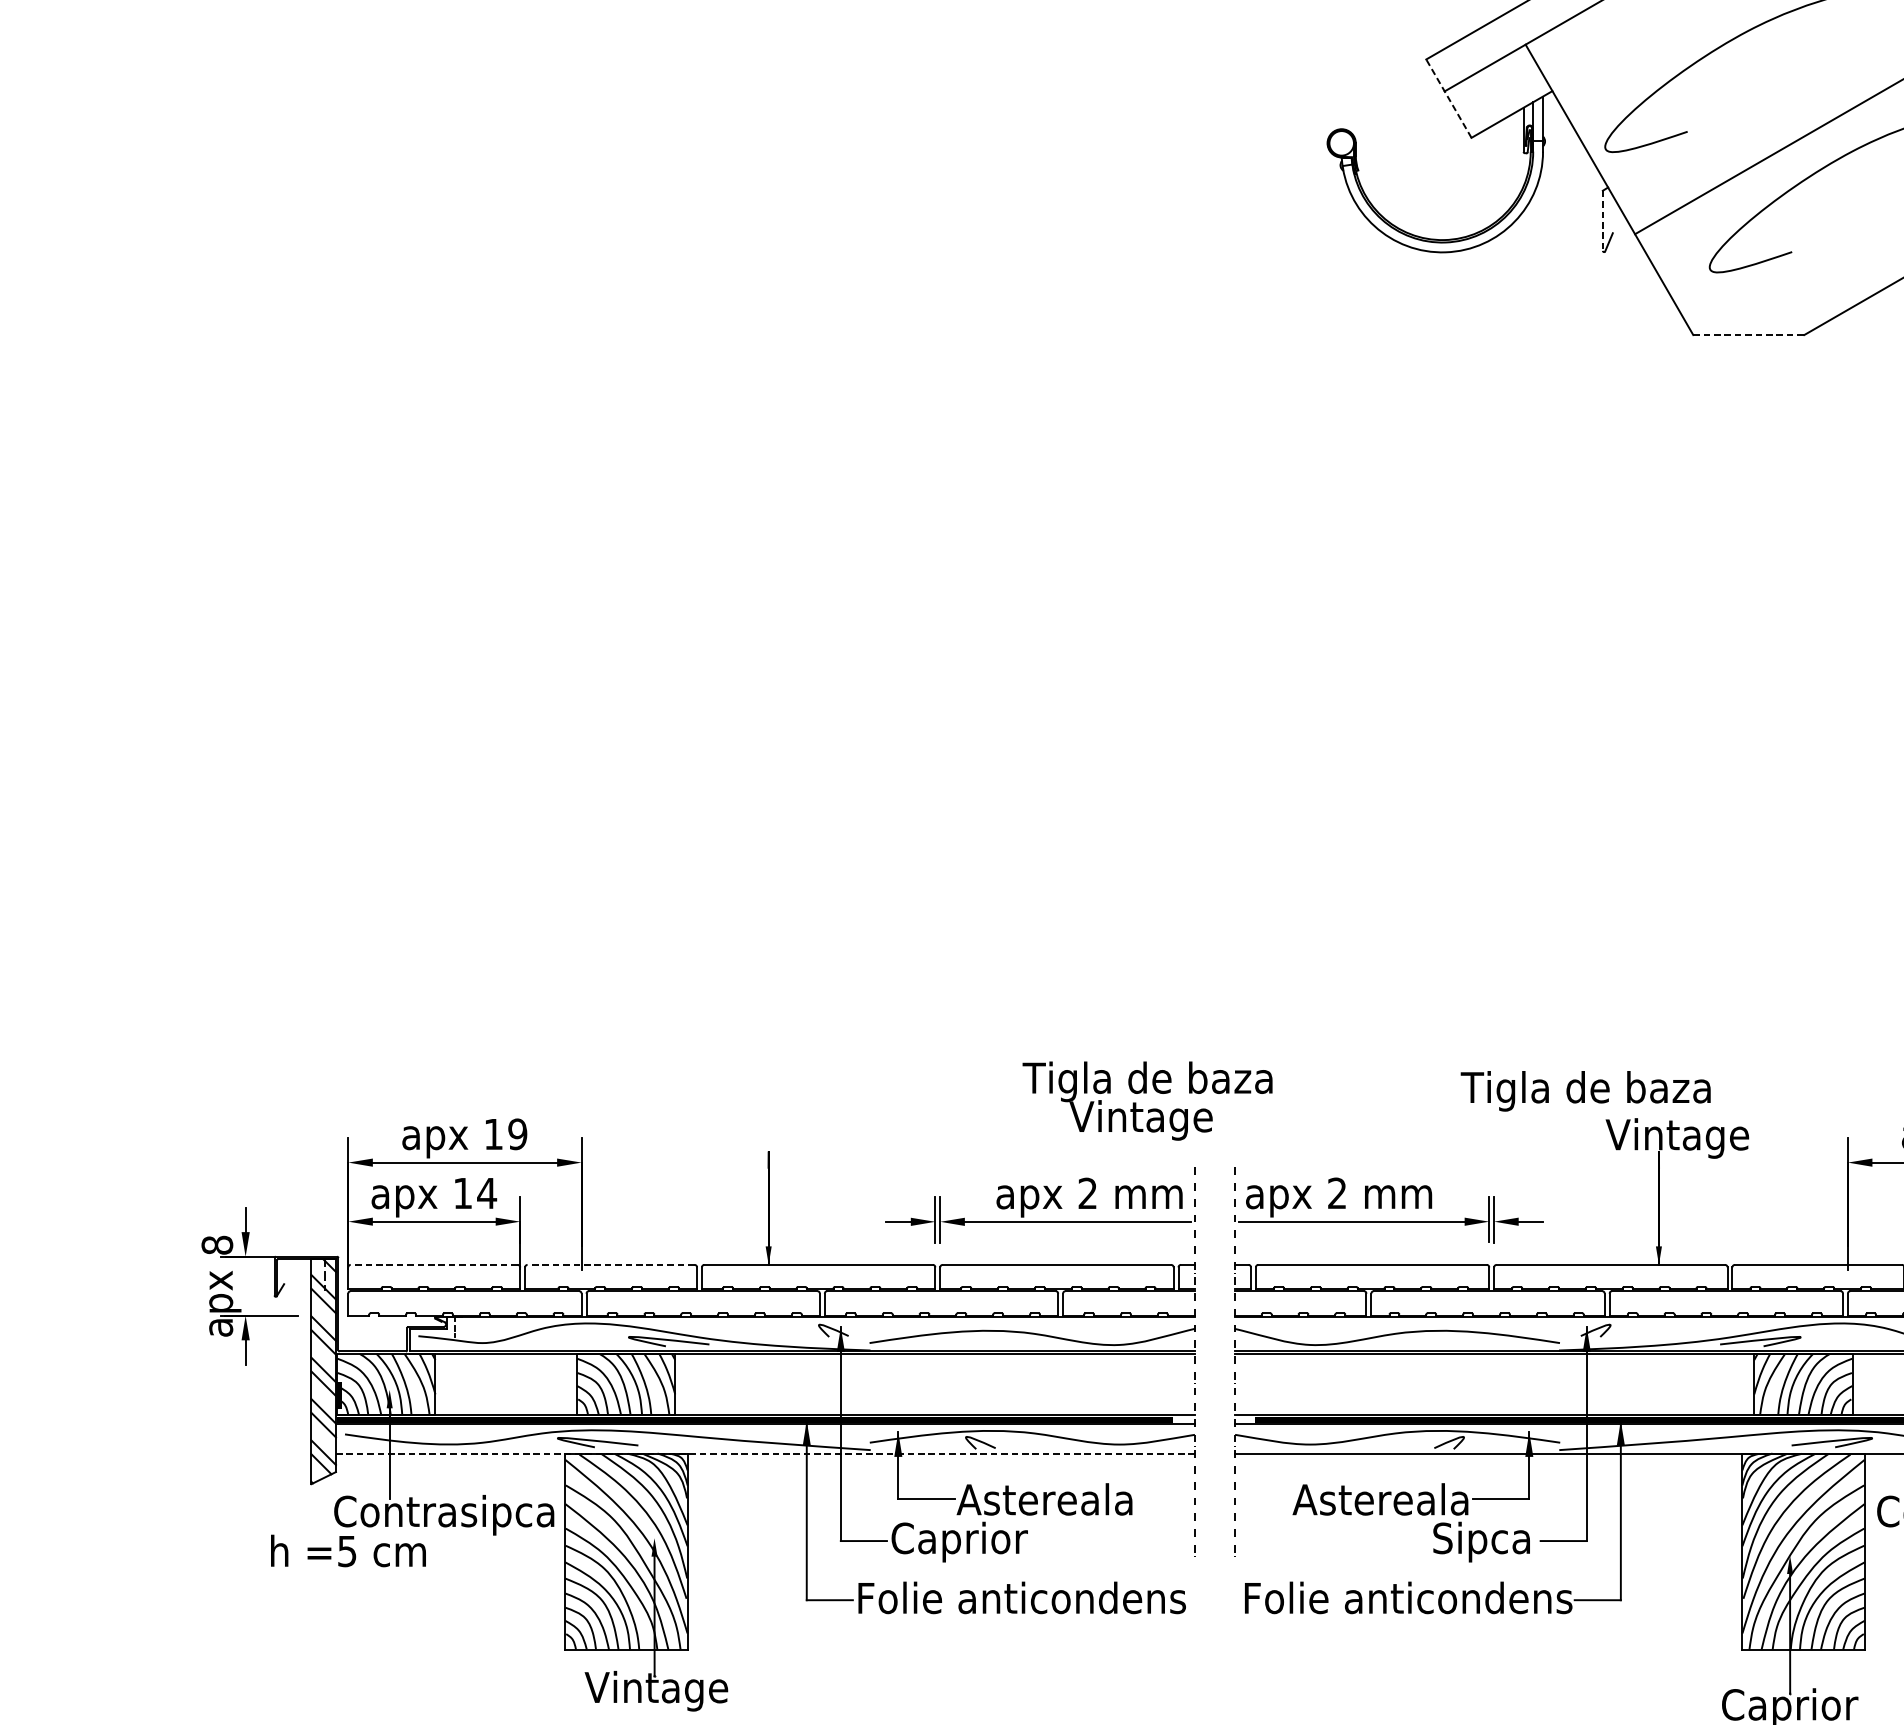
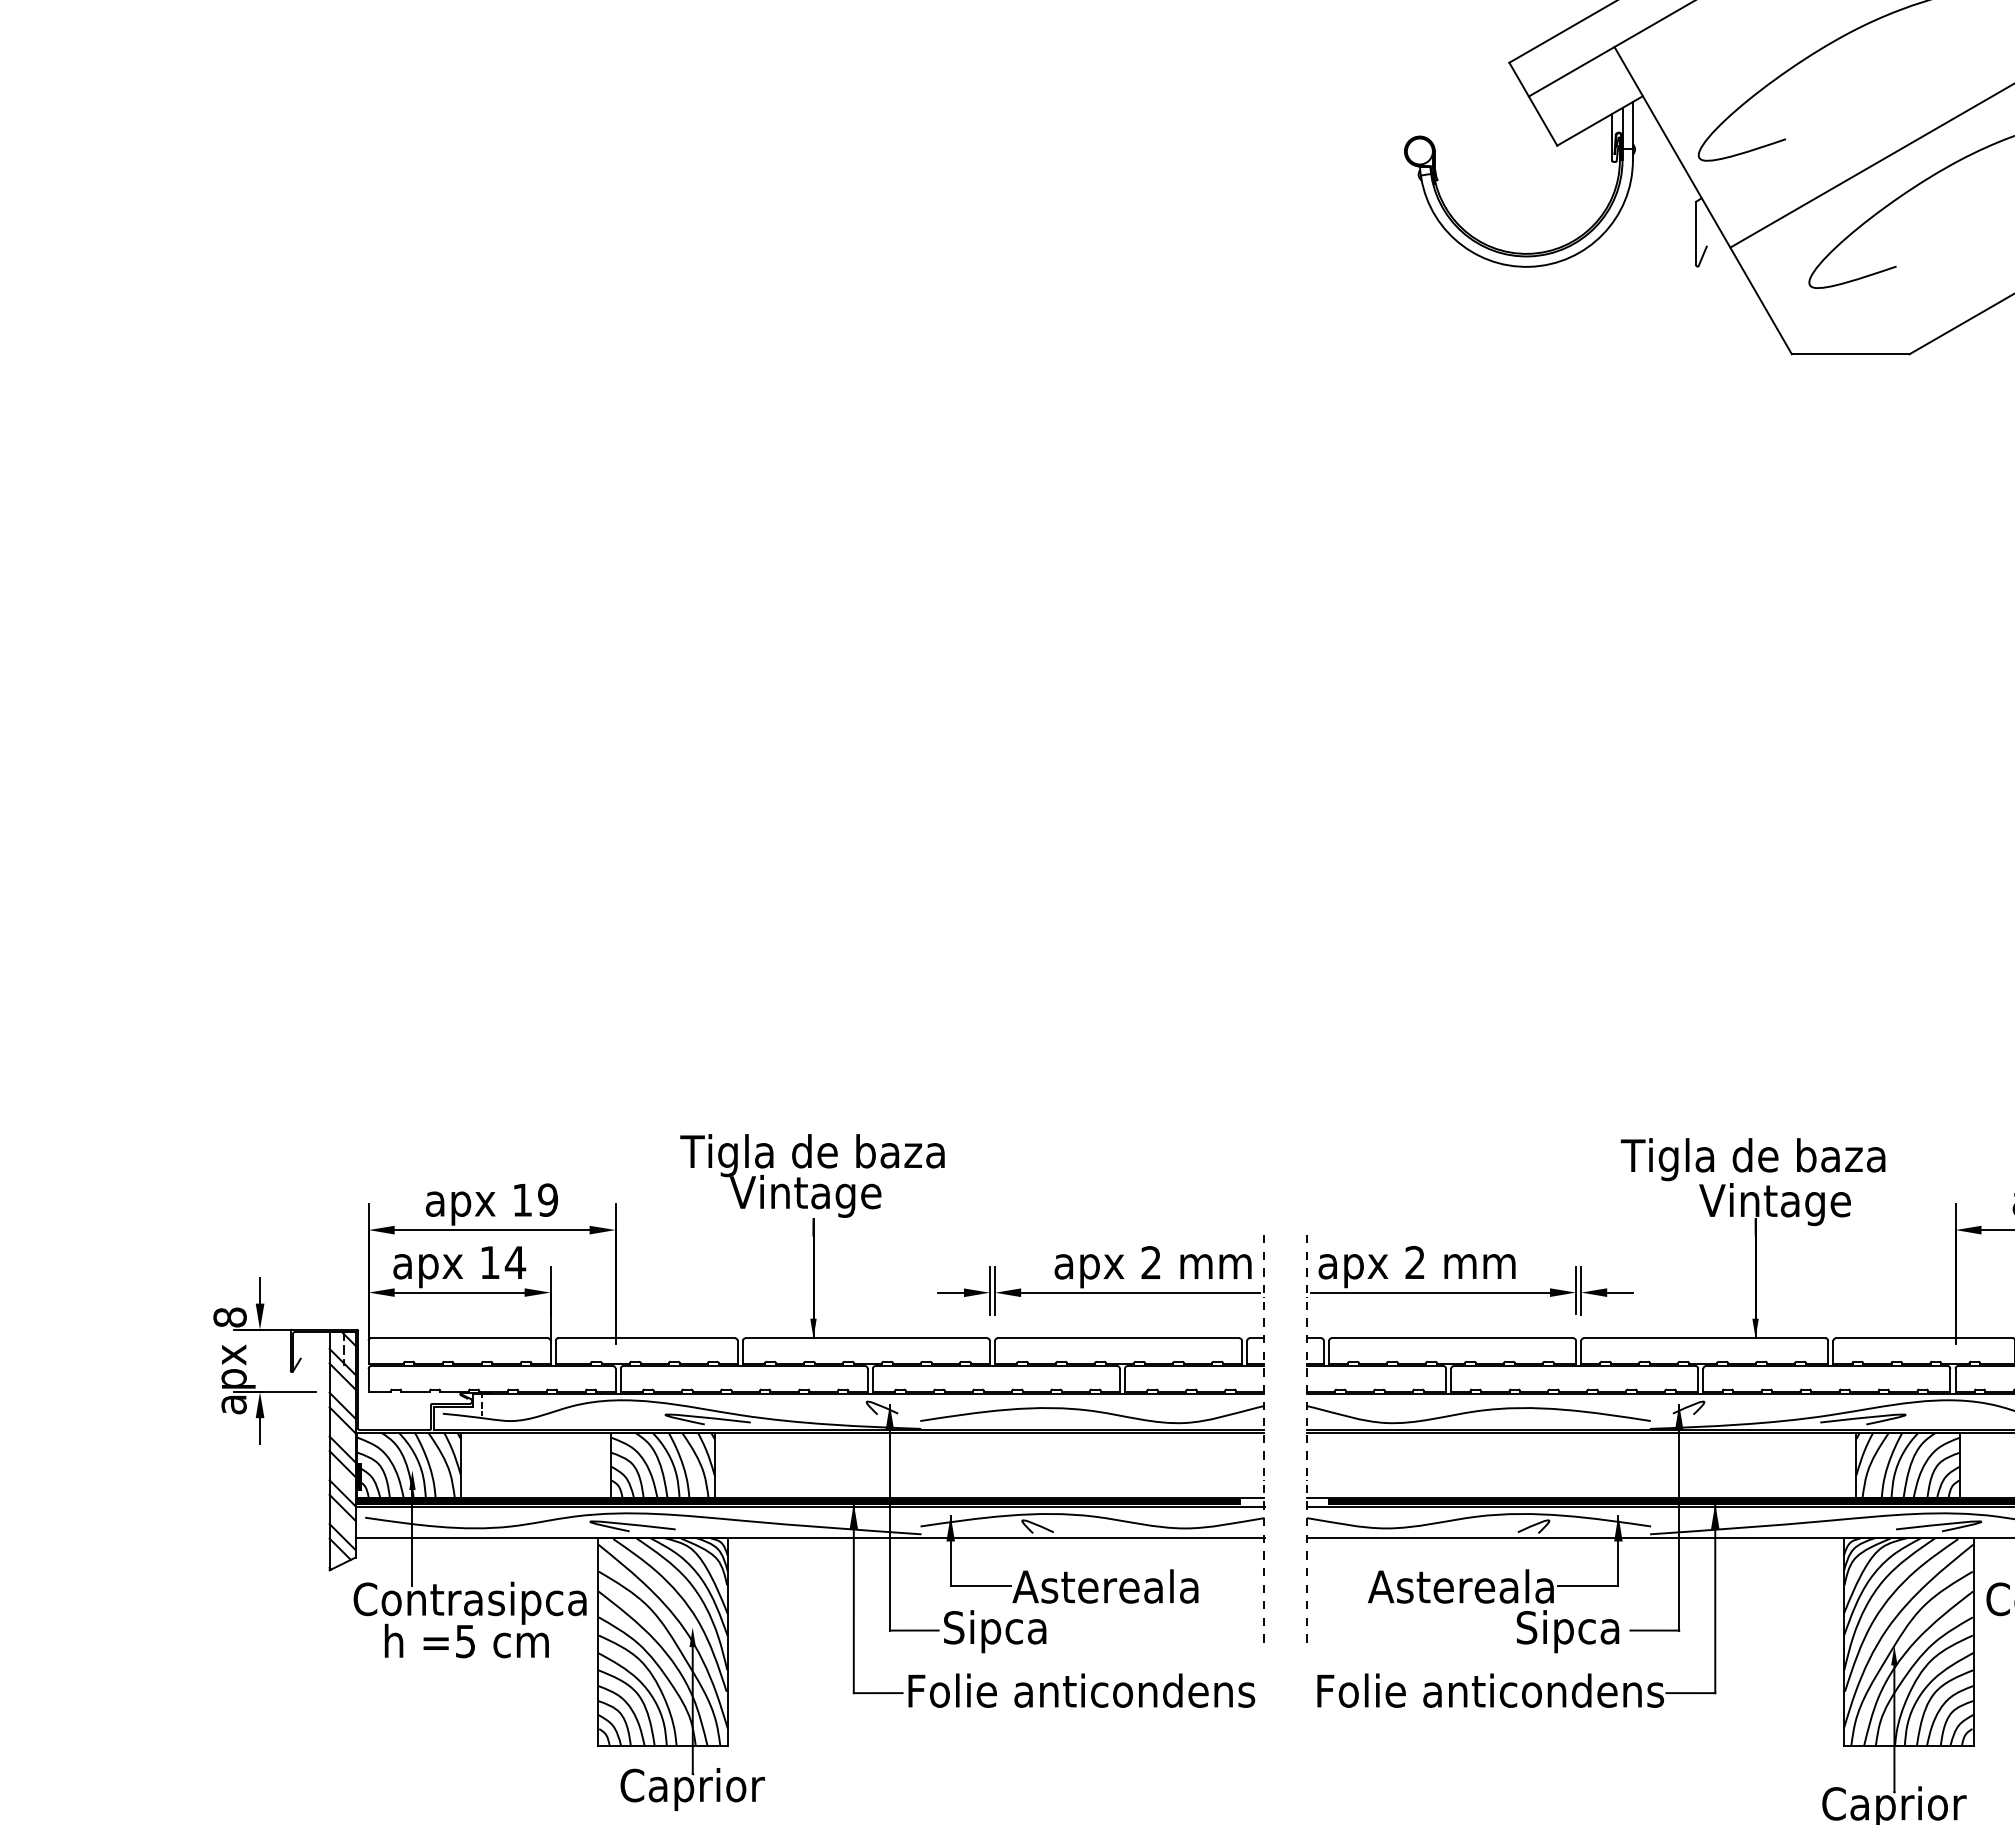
line: (1449, 98) -> (1533, 104), dashed -> solid
line: (1603, 220) -> (1696, 233), dashed -> solid
line: (1748, 335) -> (1850, 354), dashed -> solid
text: (1585, 1091) -> (1752, 1159), moved
text: (1147, 1100) -> (812, 1175), moved
line: (434, 1265) -> (459, 1338), dashed -> solid
line: (610, 1265) -> (646, 1338), dashed -> solid
line: (764, 1453) -> (809, 1537), dashed -> solid
text: (959, 1541) -> (1015, 1631), Caprior -> Sipca
text: (348, 1550) -> (466, 1640), moved
text: (656, 1691) -> (694, 1789), Vintage -> Caprior

